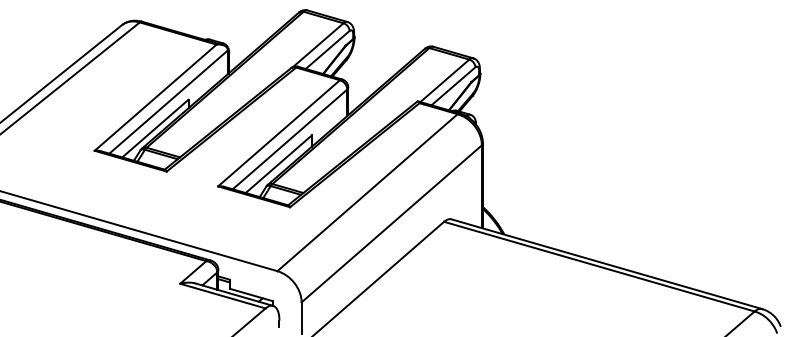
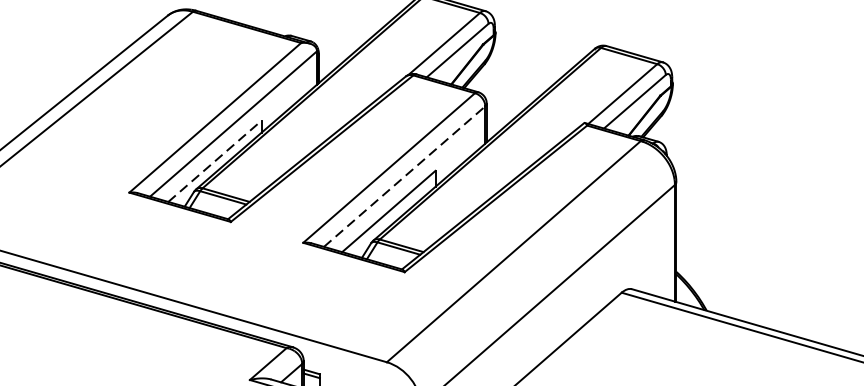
line: (155, 128) -> (215, 161), solid -> dashed
line: (290, 139) -> (405, 176), solid -> dashed

